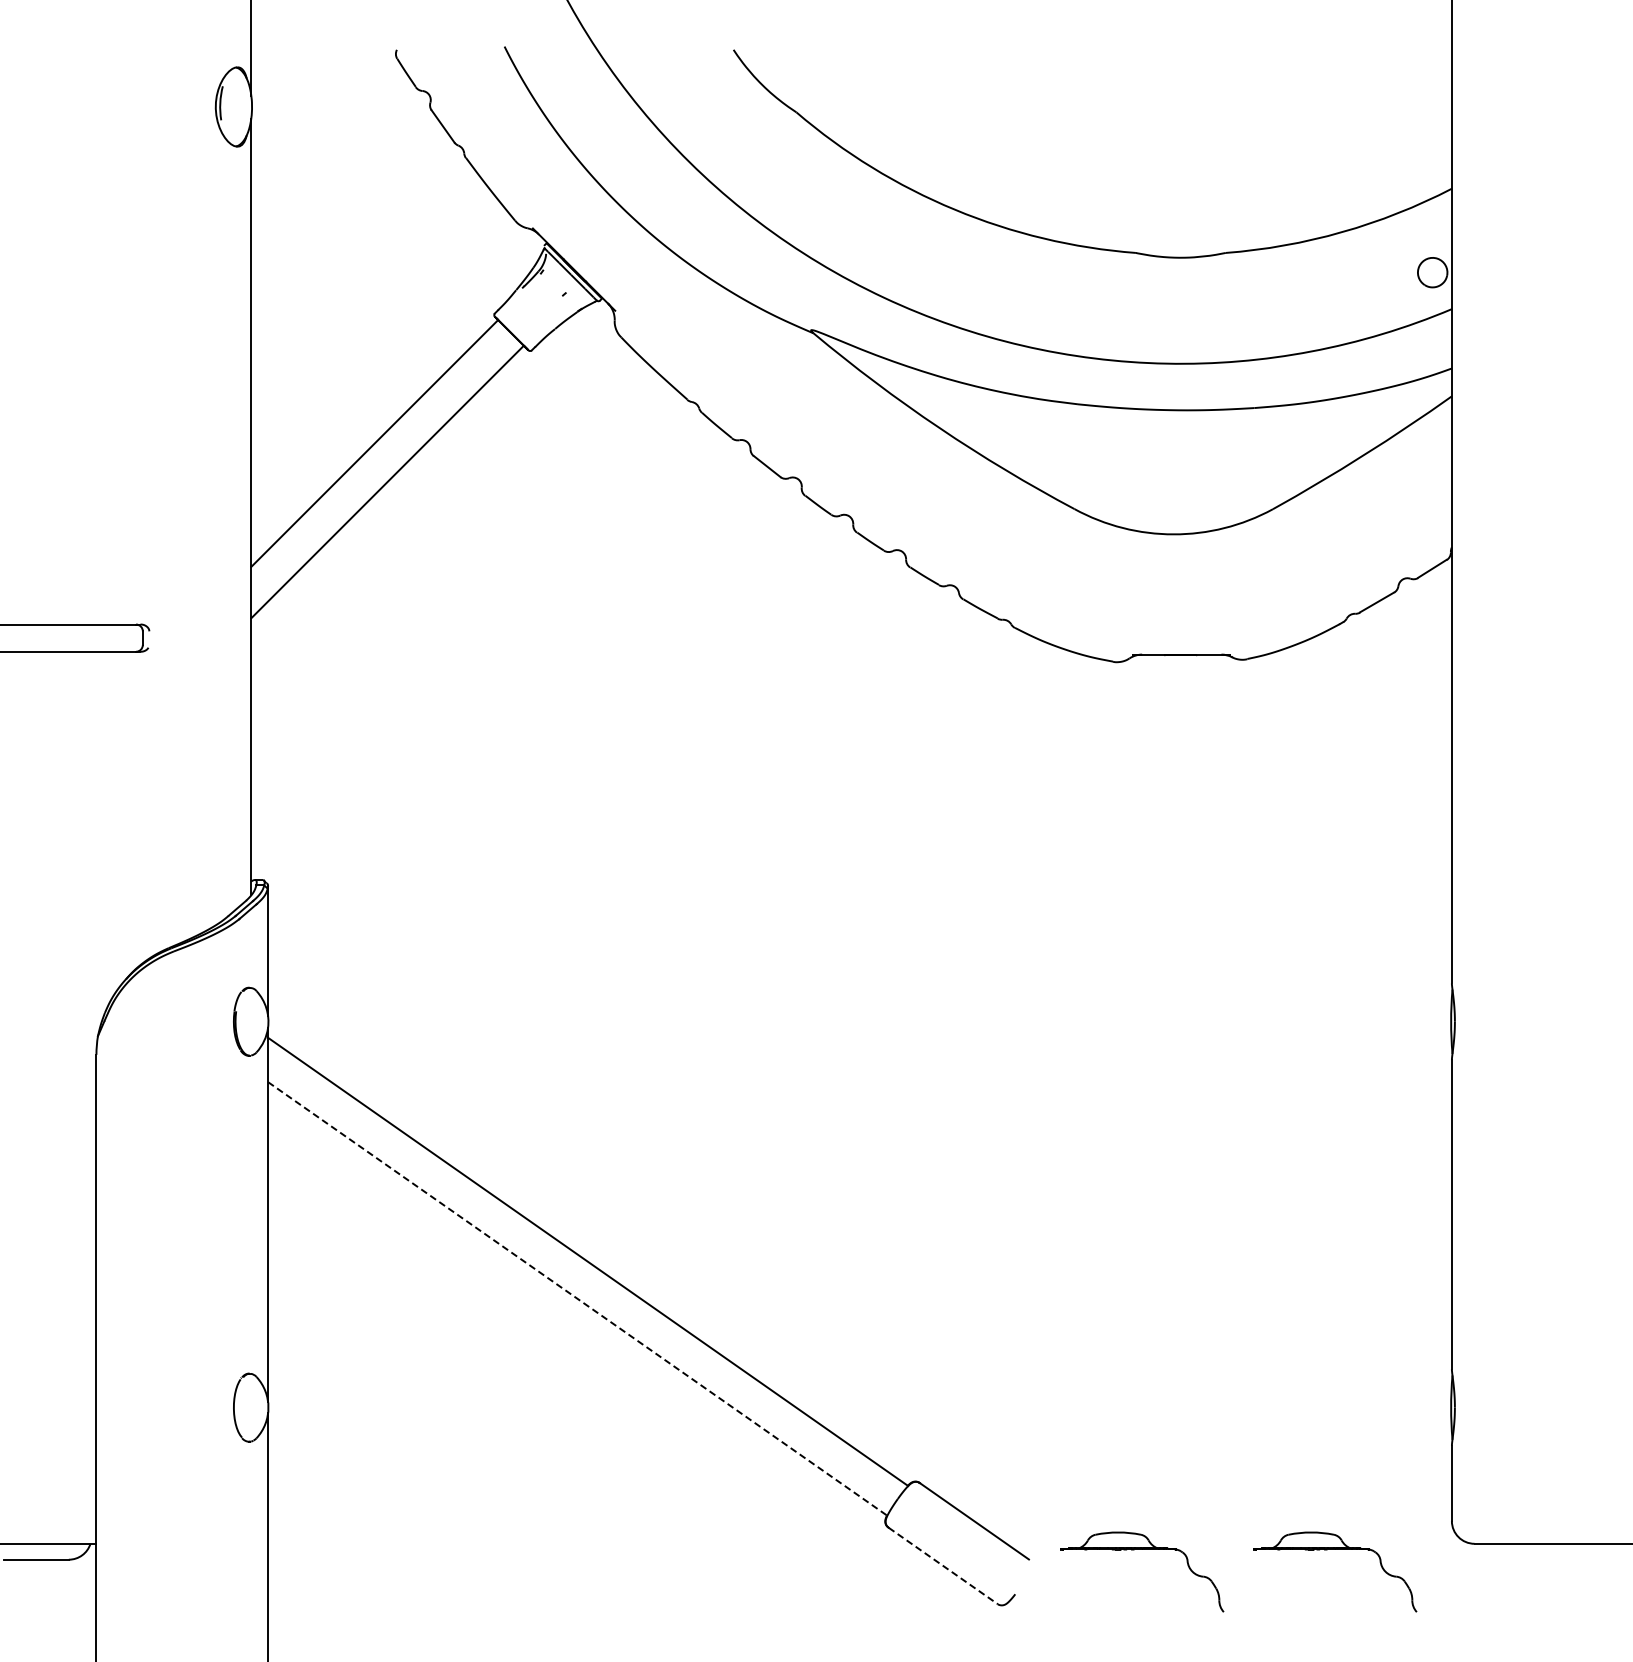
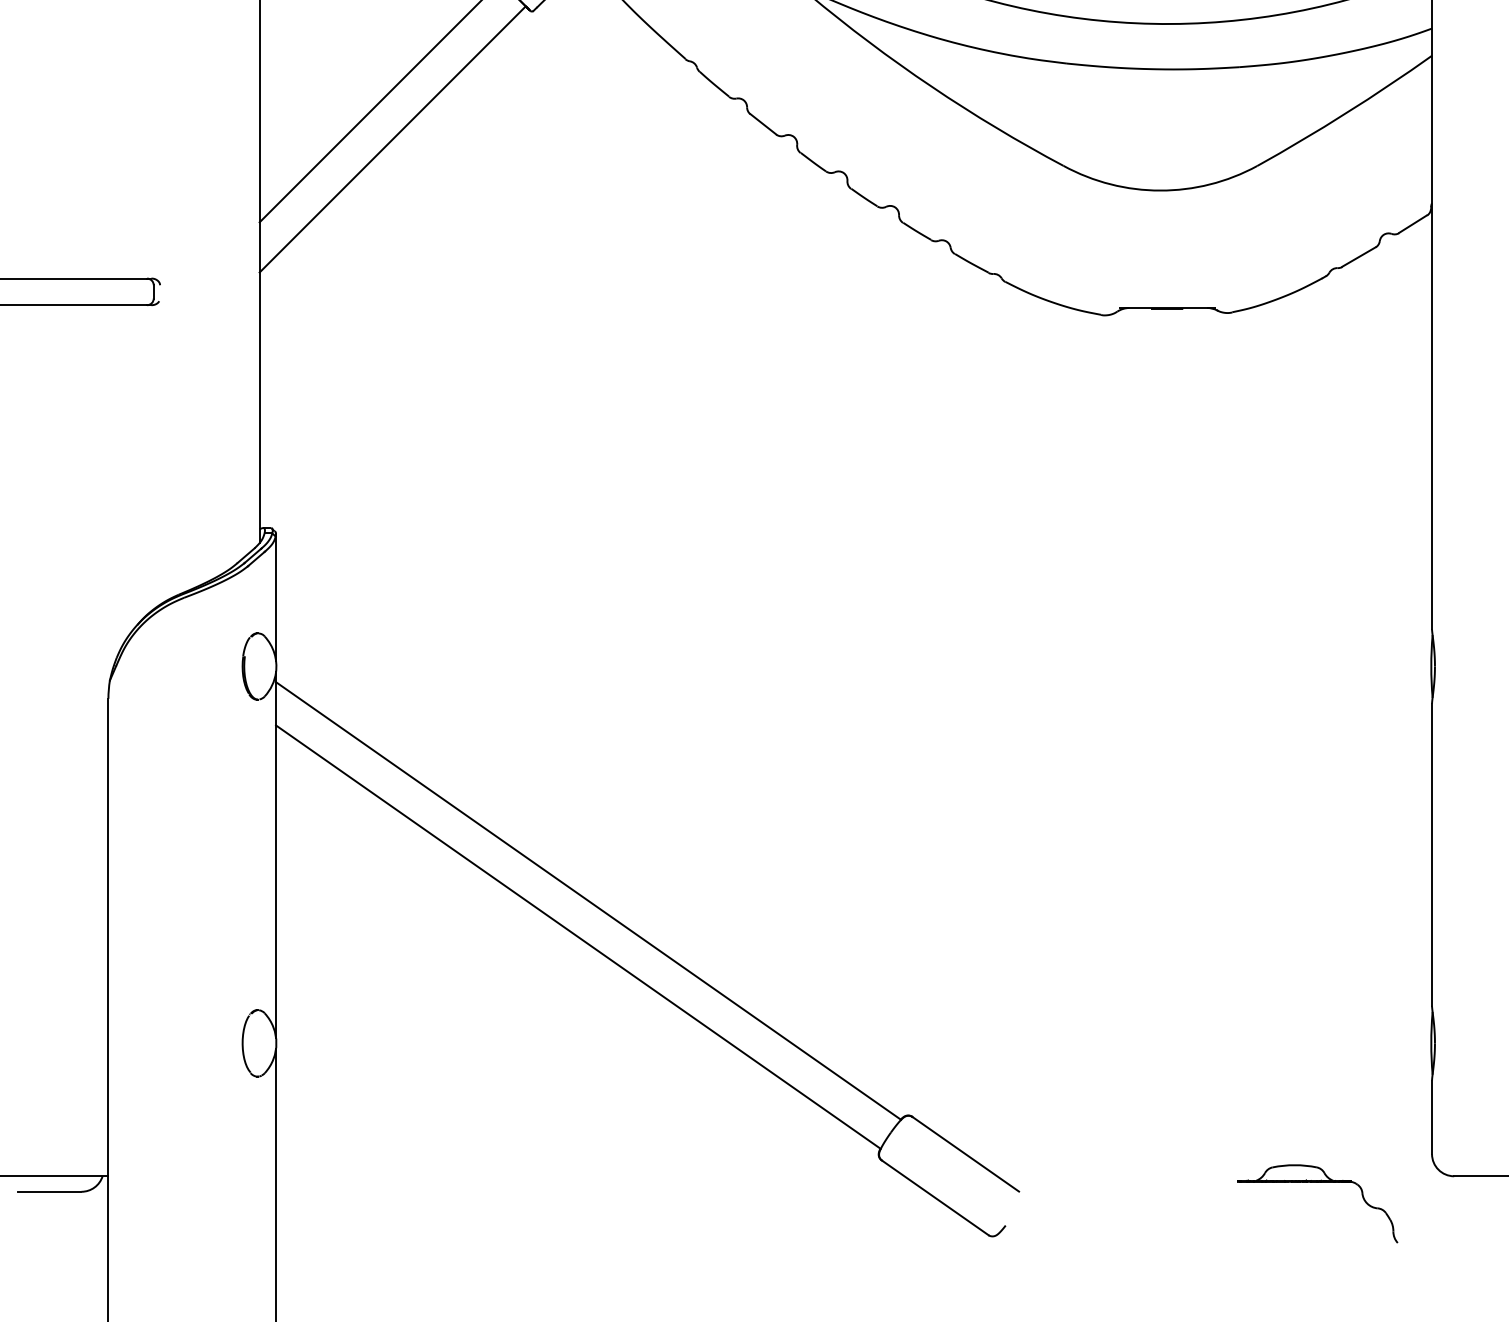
line: (578, 1299) -> (579, 937), dashed -> solid
part: (1142, 1549) -> (1129, 1181), removed
line: (943, 1565) -> (935, 1197), dashed -> solid

